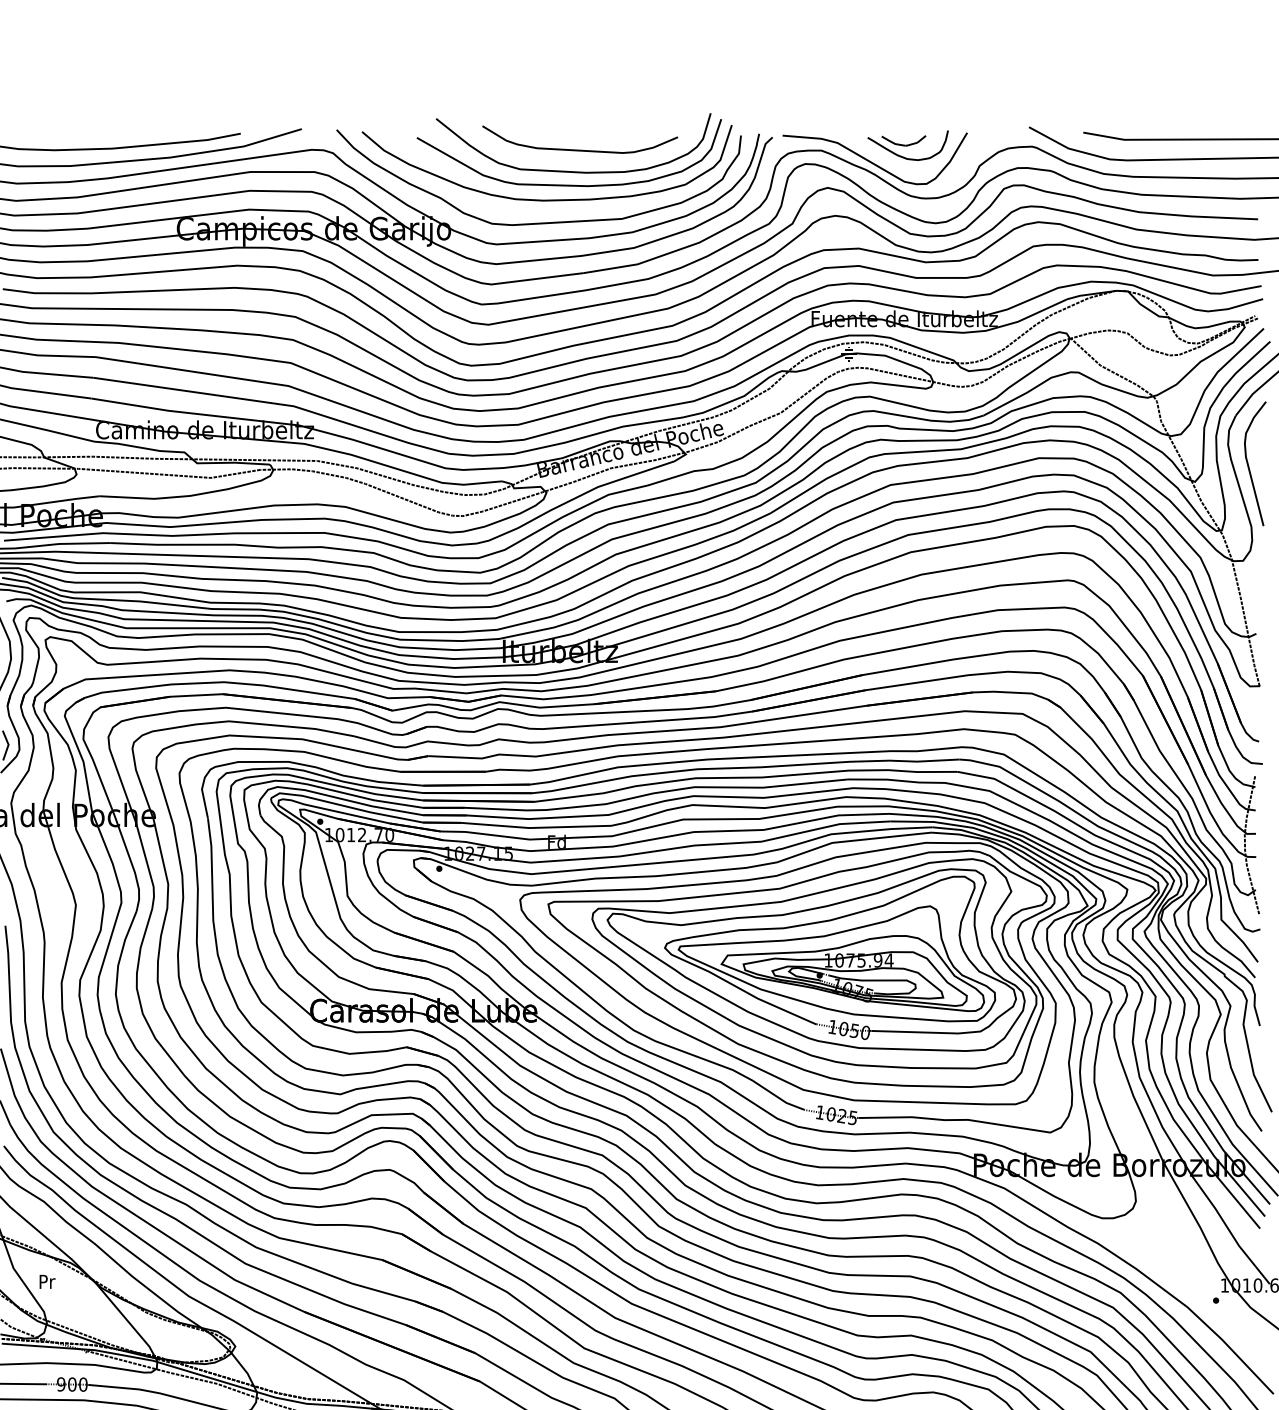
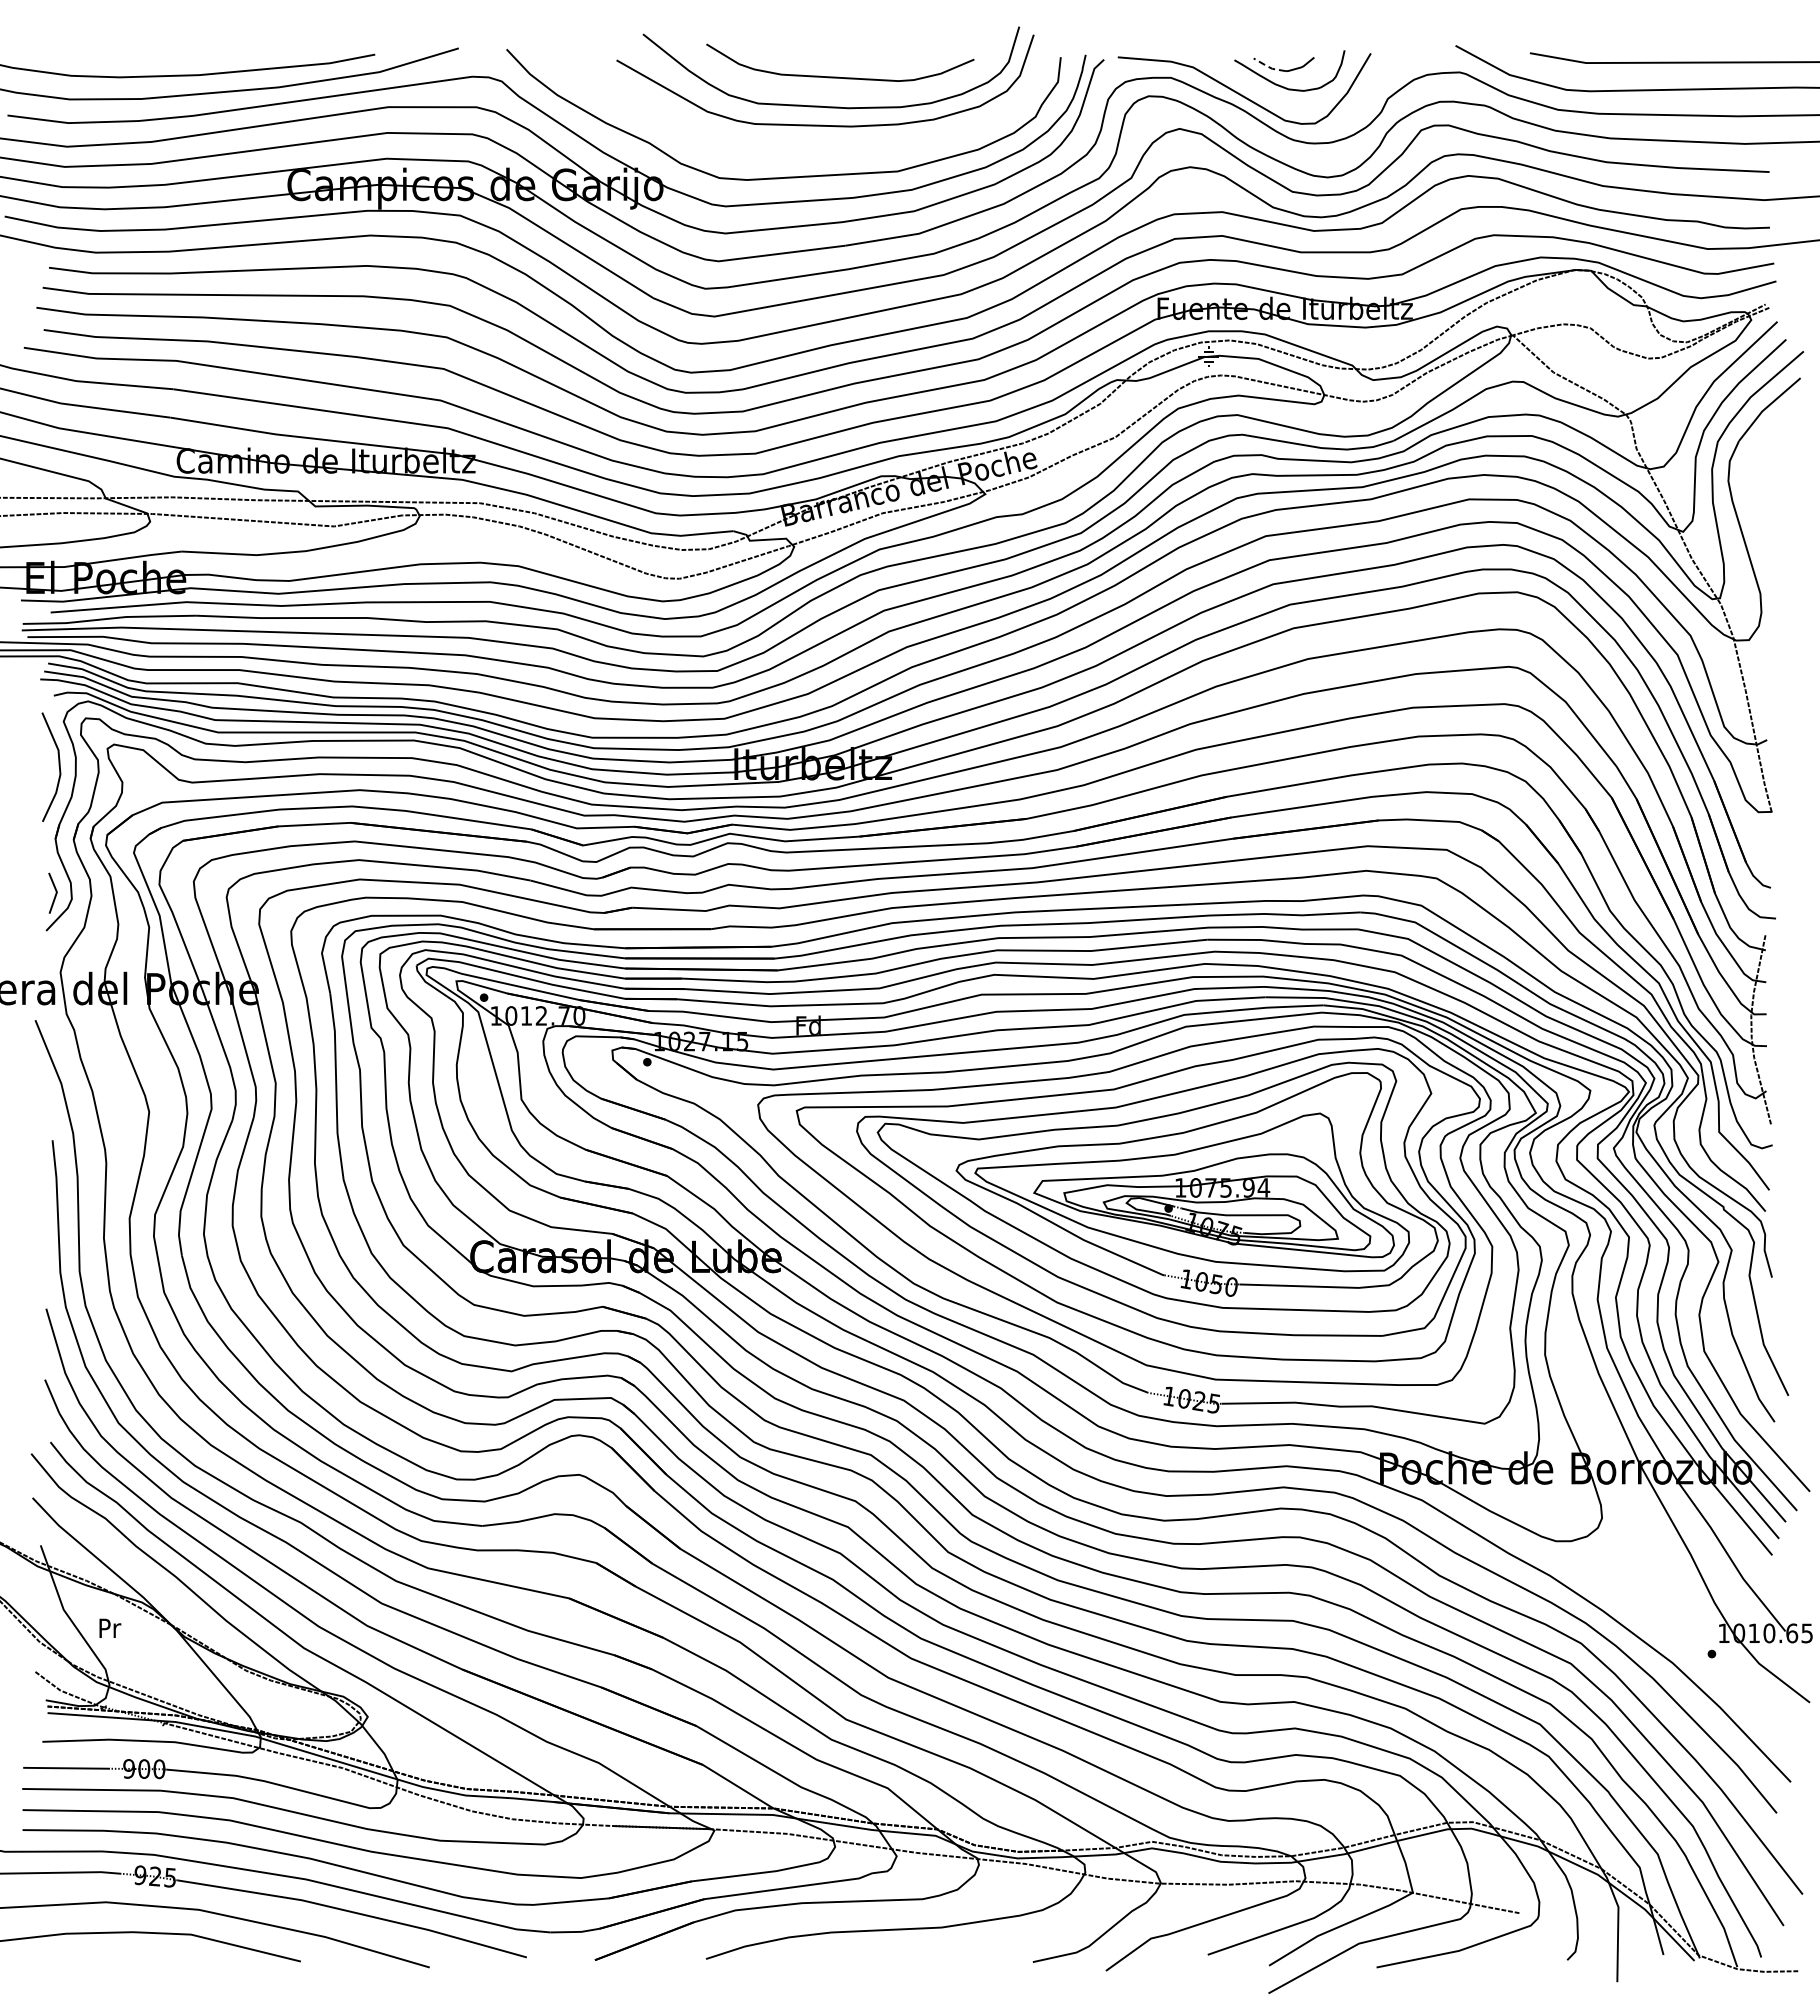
line: (892, 143) -> (1268, 67), solid -> dashed
curve: (546, 199) -> (794, 145), removed
curve: (1248, 464) -> (1756, 507), removed

